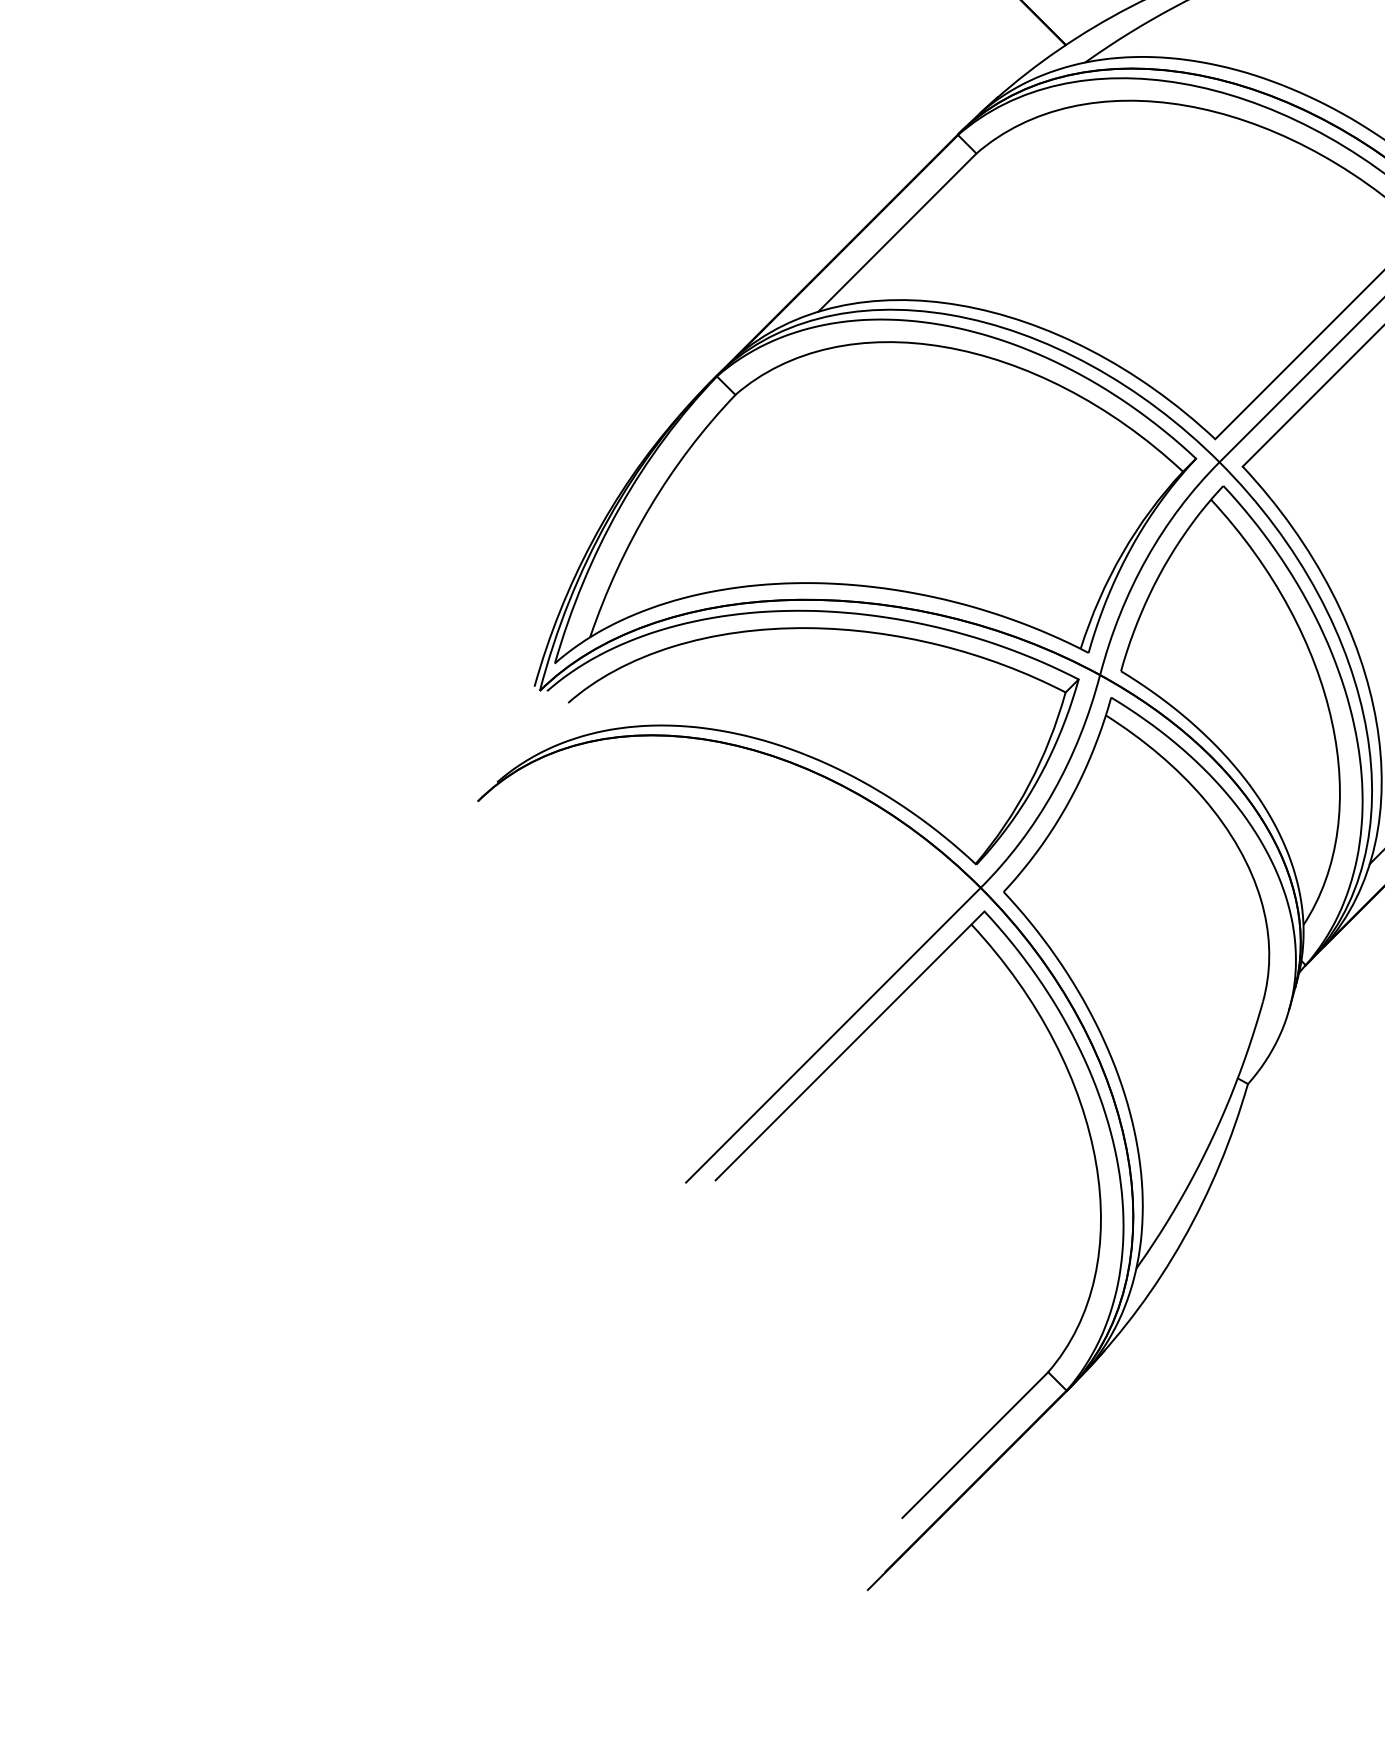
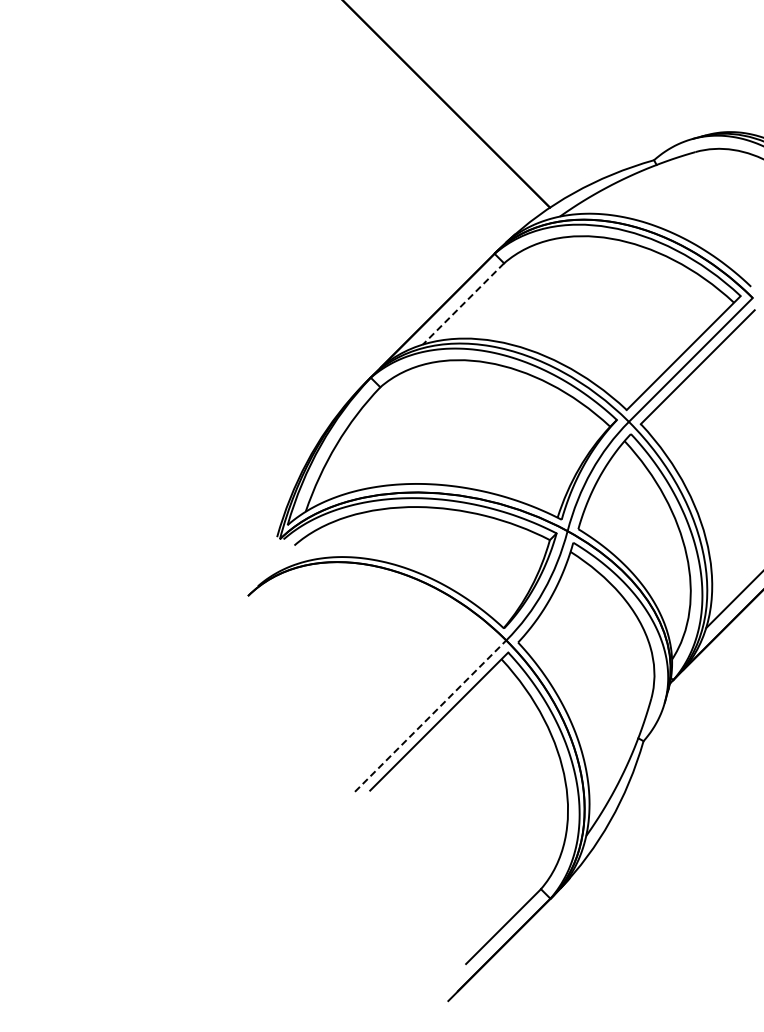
line: (897, 233) -> (463, 304), solid -> dashed
line: (835, 1034) -> (431, 715), solid -> dashed

